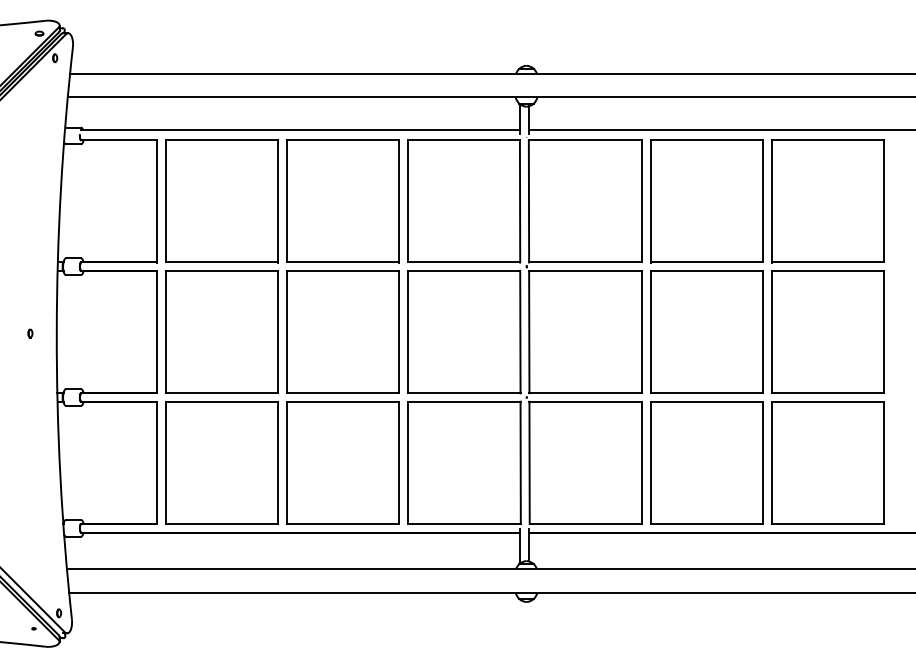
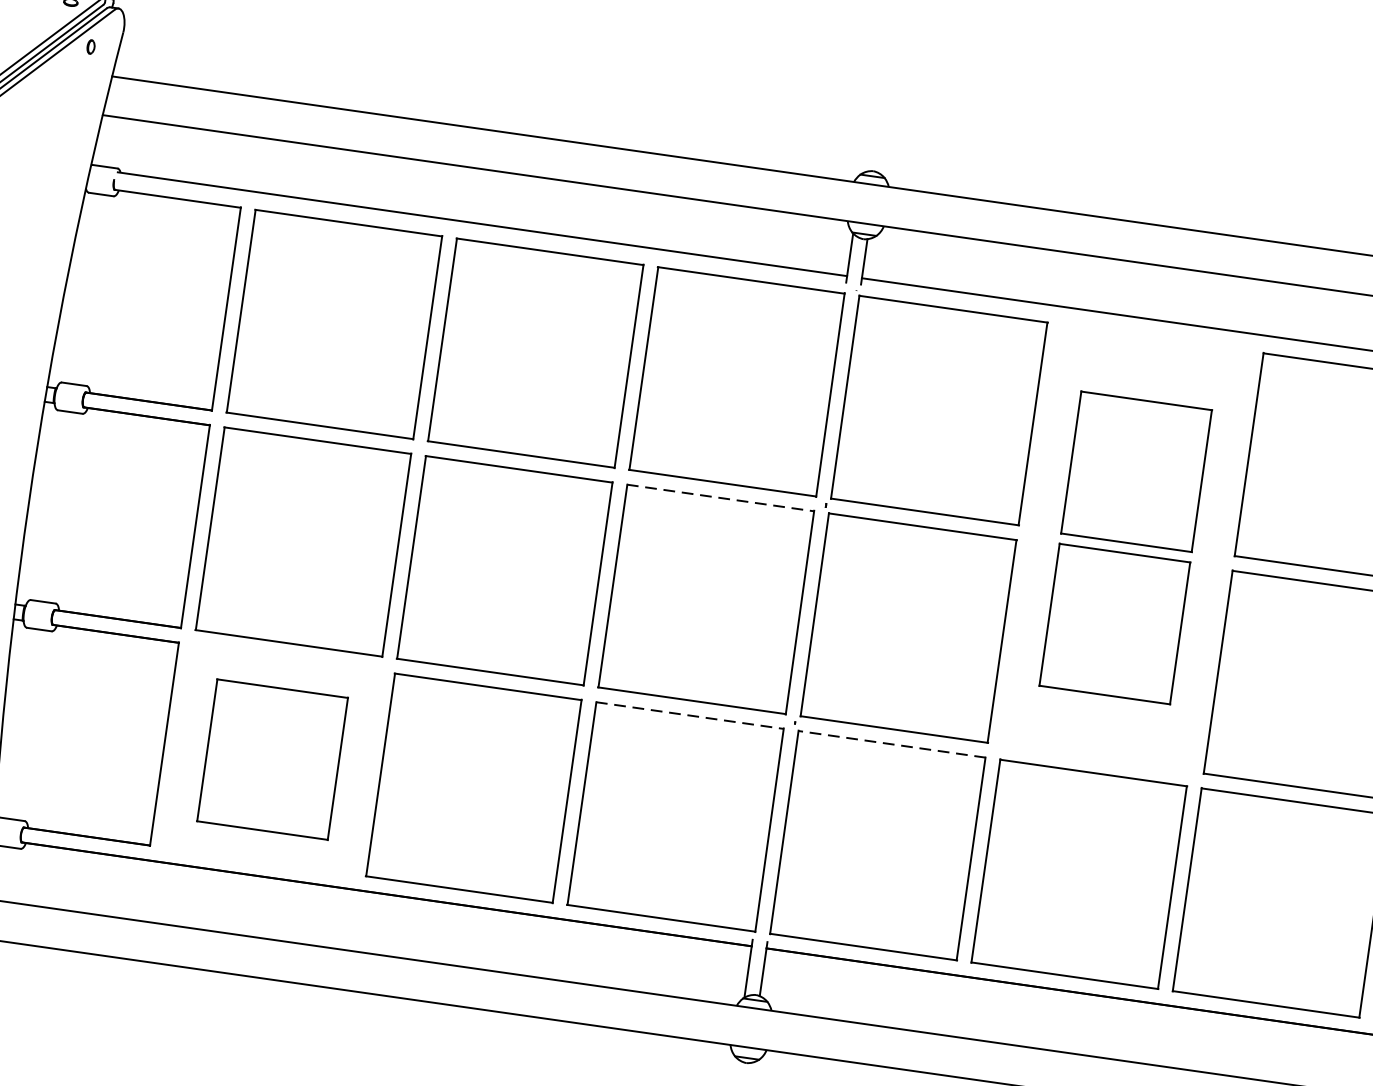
part: (706, 266) -> (1125, 547), size x0.7
line: (464, 271) -> (721, 498), solid -> dashed
line: (464, 401) -> (690, 714), solid -> dashed
line: (585, 401) -> (891, 743), solid -> dashed
part: (221, 462) -> (272, 758), size x0.7

